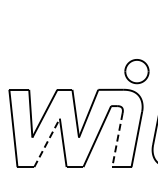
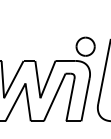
line: (117, 140) -> (70, 100), dashed -> solid
line: (47, 142) -> (15, 102), dashed -> solid

